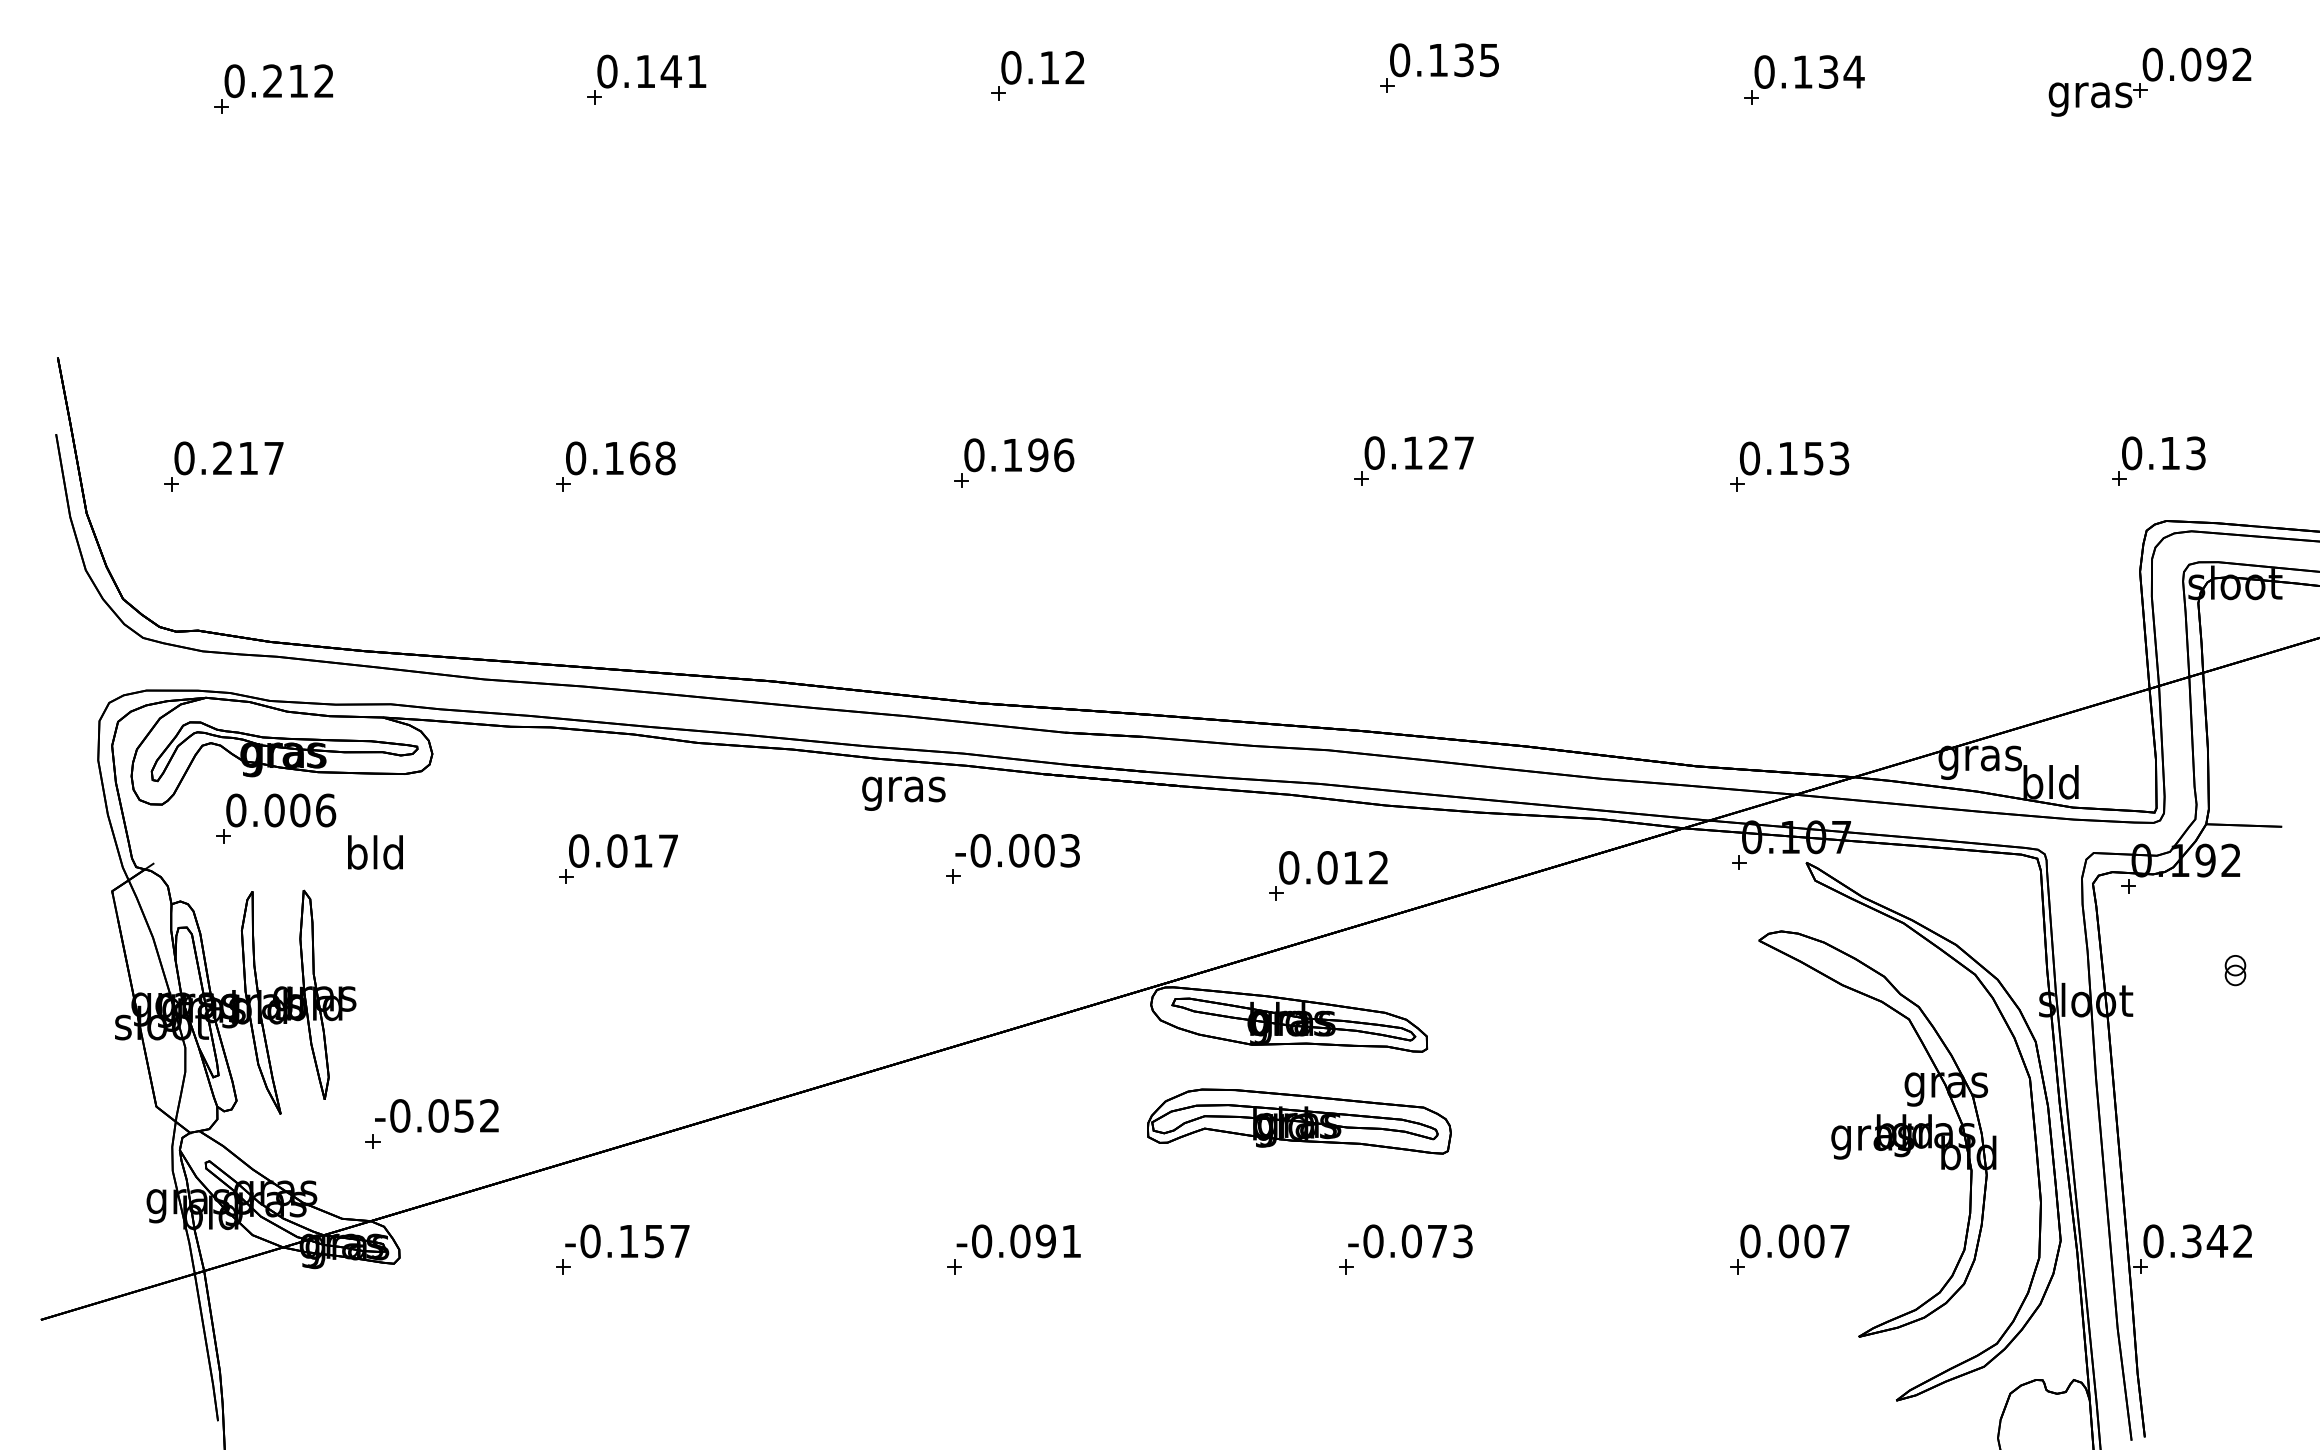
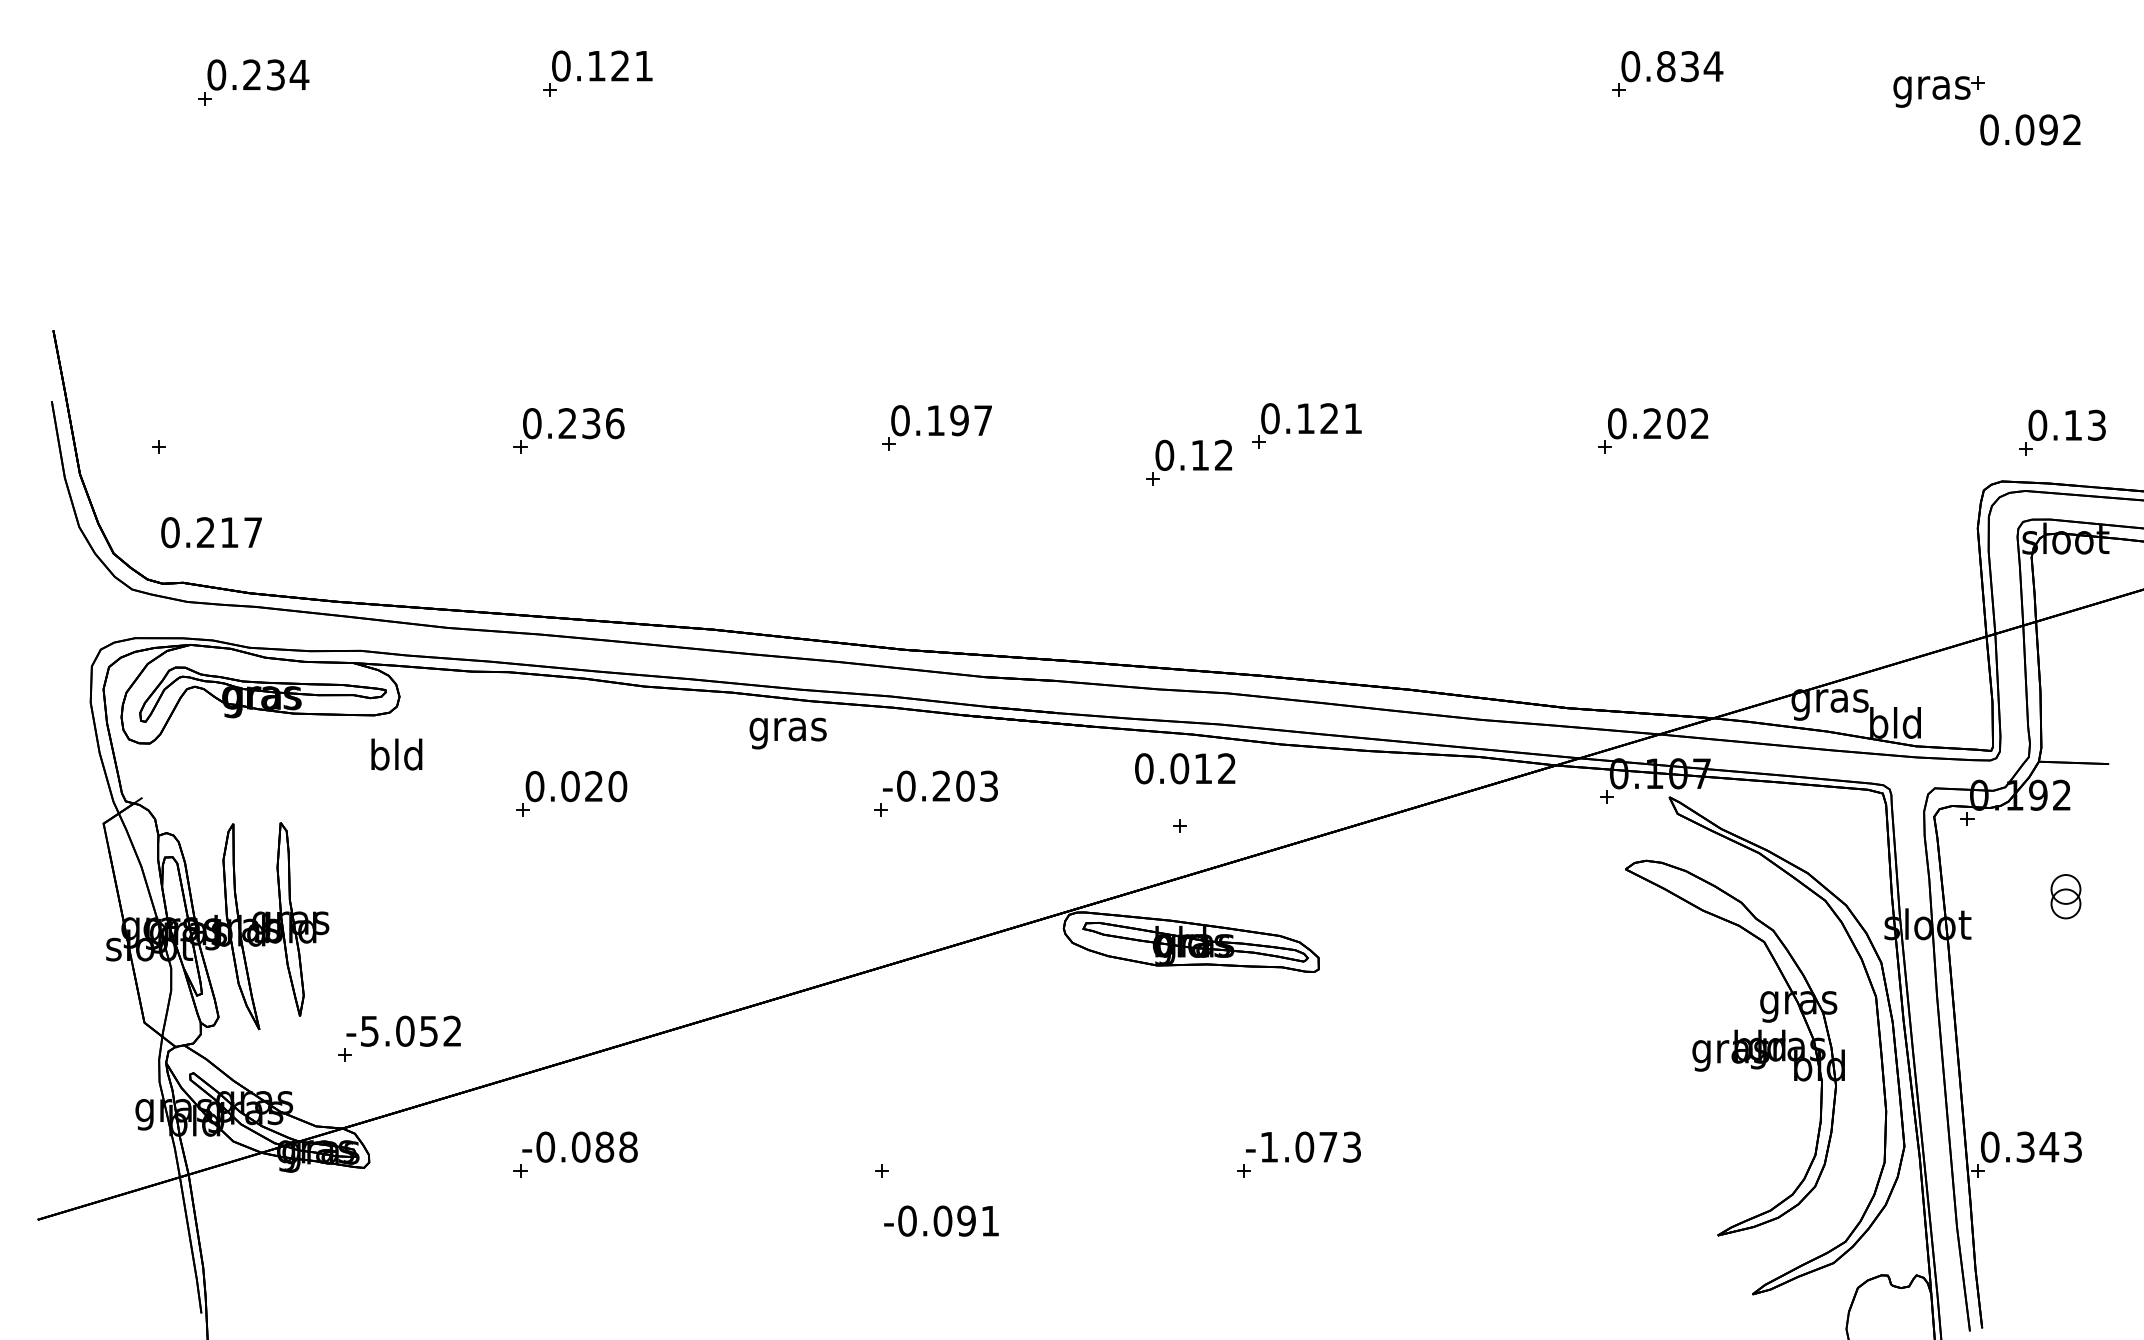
text: (2196, 64) -> (2029, 129), moved
part: (1439, 67) -> (1330, 62), removed
text: (670, 70) -> (619, 65), 0.141 -> 0.121
text: (1803, 71) -> (1666, 66), 0.134 -> 0.834
part: (1037, 75) -> (1188, 462), moved
text: (311, 81) -> (287, 75), 0.212 -> 0.234
text: (1463, 452) -> (1352, 418), 0.127 -> 0.121
text: (1064, 455) -> (983, 420), 0.196 -> 0.197
text: (228, 458) -> (211, 532), moved
text: (639, 458) -> (590, 423), 0.168 -> 0.236
text: (1813, 458) -> (1675, 423), 0.153 -> 0.202
part: (2153, 464) -> (2057, 435), moved
text: (903, 793) -> (787, 733), moved
part: (276, 818) -> (255, 756), removed
text: (655, 850) -> (605, 785), 0.017 -> 0.020
text: (1019, 850) -> (942, 785), -0.003 -> -0.203
text: (375, 852) -> (396, 754), moved
text: (1333, 867) -> (1185, 768), moved
part: (2235, 970) -> (2065, 896), size x1.6
text: (400, 1115) -> (370, 1030), -0.052 -> -5.052
part: (1299, 1121) -> (1200, 1036), removed
text: (654, 1241) -> (604, 1147), -0.157 -> -0.088
text: (1018, 1241) -> (941, 1221), moved
text: (1373, 1241) -> (1269, 1147), -0.073 -> -1.073
text: (2242, 1241) -> (2072, 1147), 0.342 -> 0.343
part: (1789, 1249) -> (1653, 1154), removed

